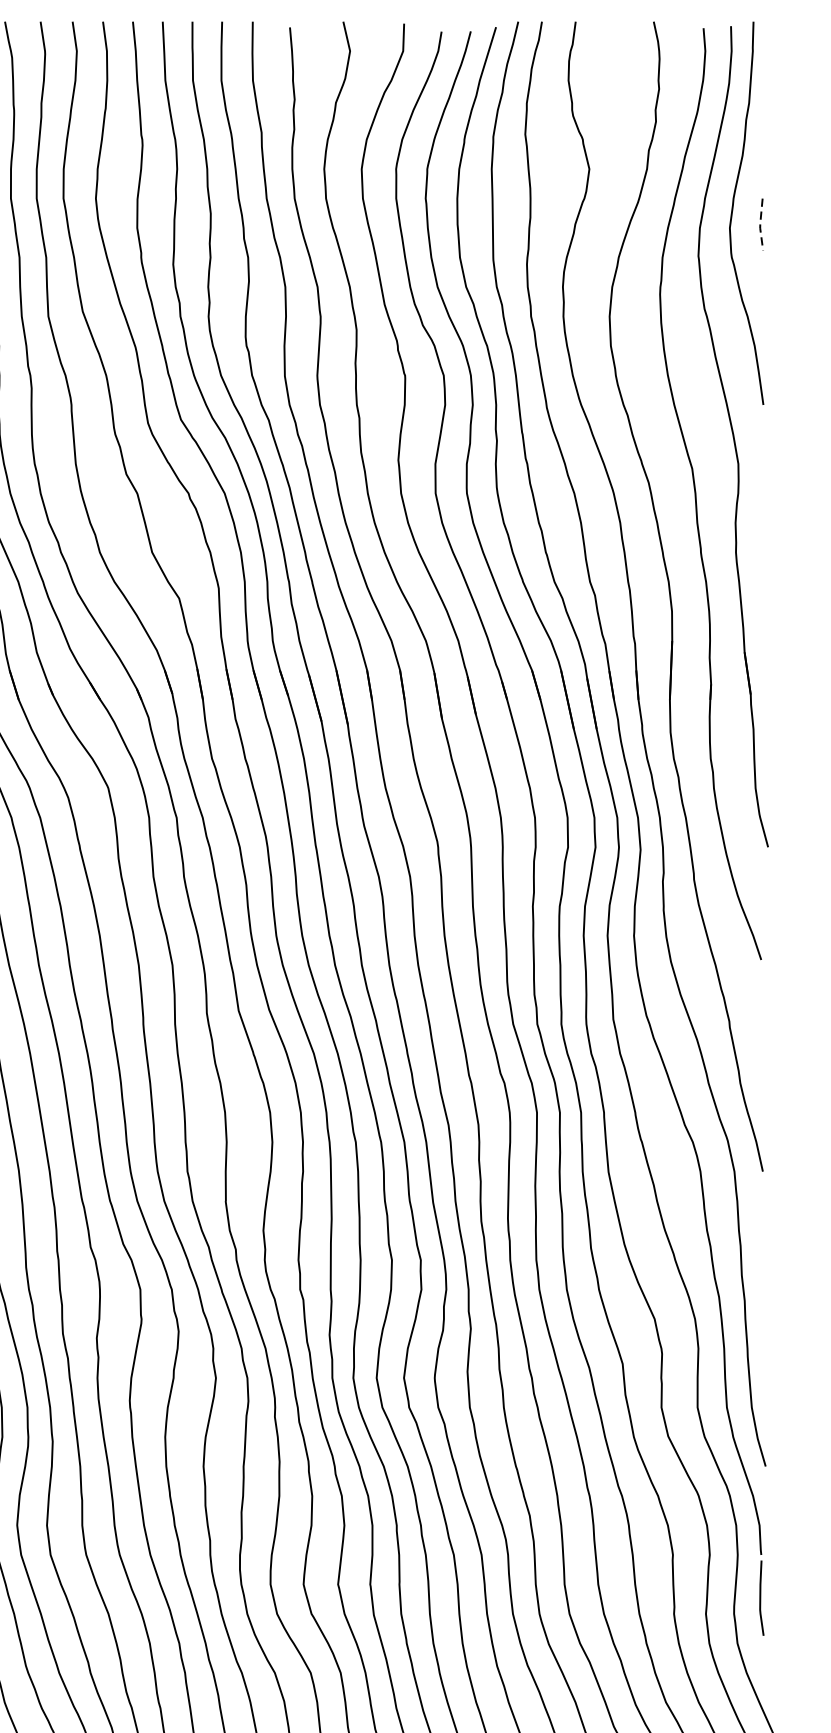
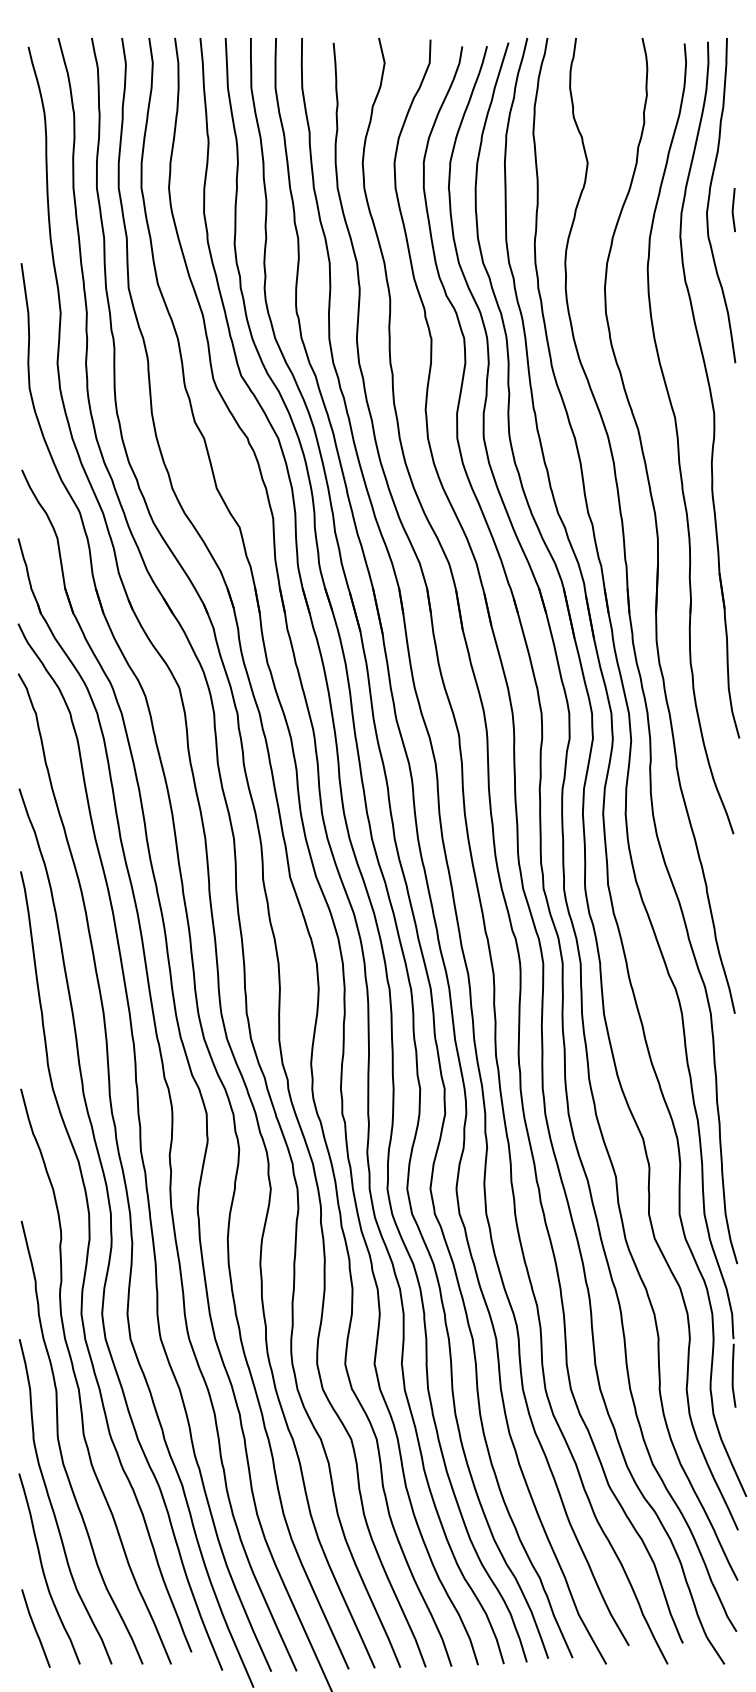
line: (759, 225) -> (732, 210), dashed -> solid

